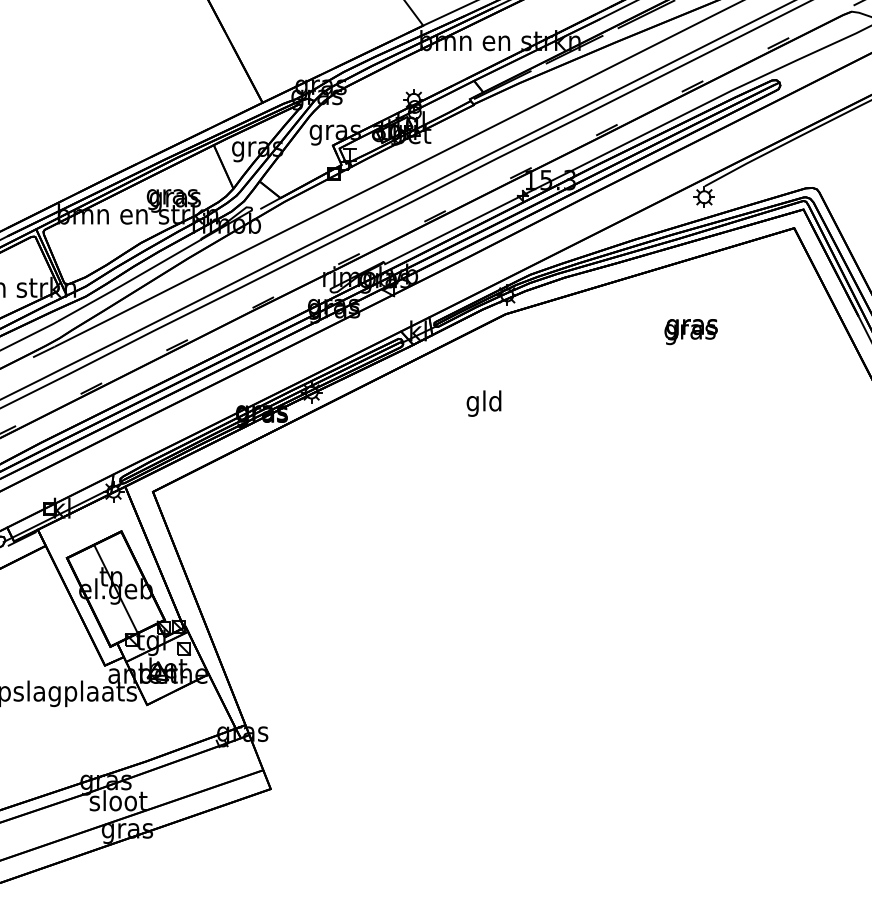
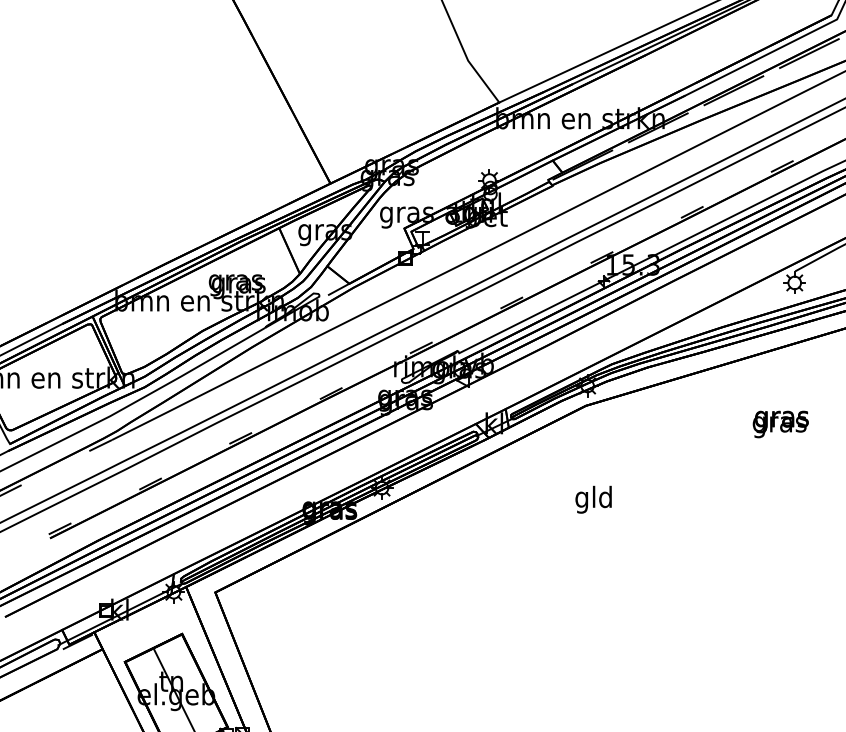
text: (483, 403) -> (593, 499), moved

